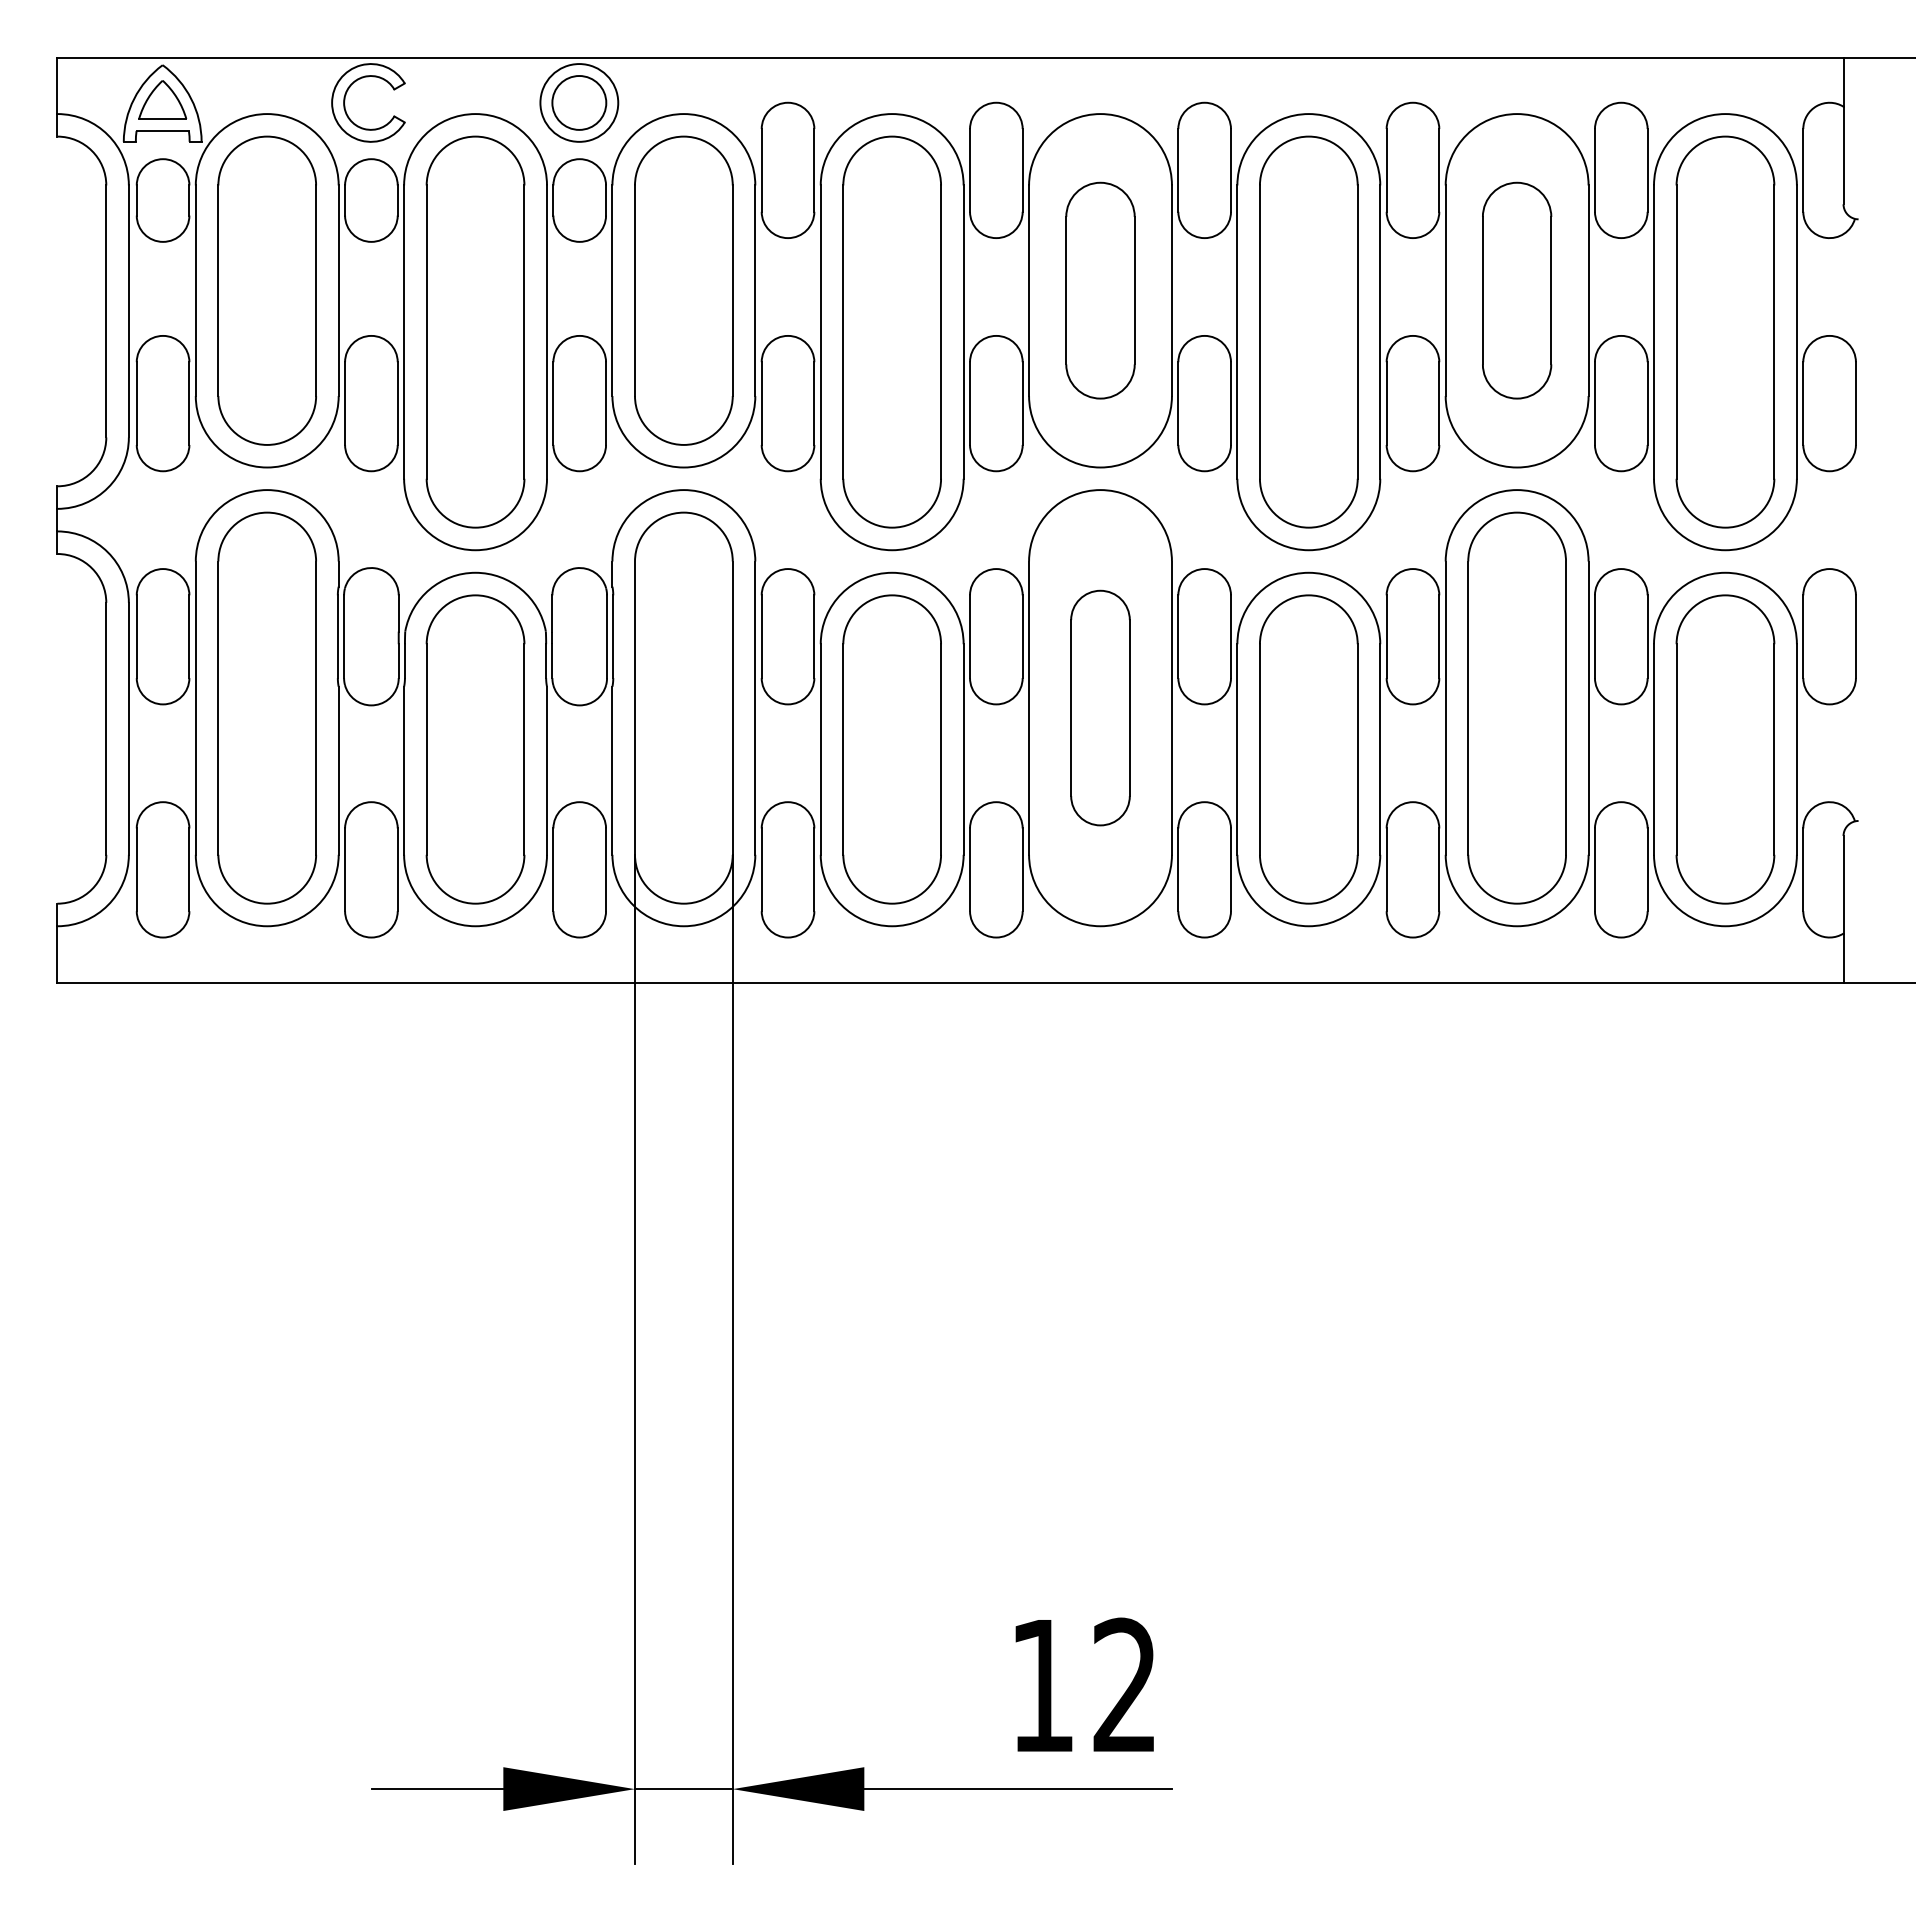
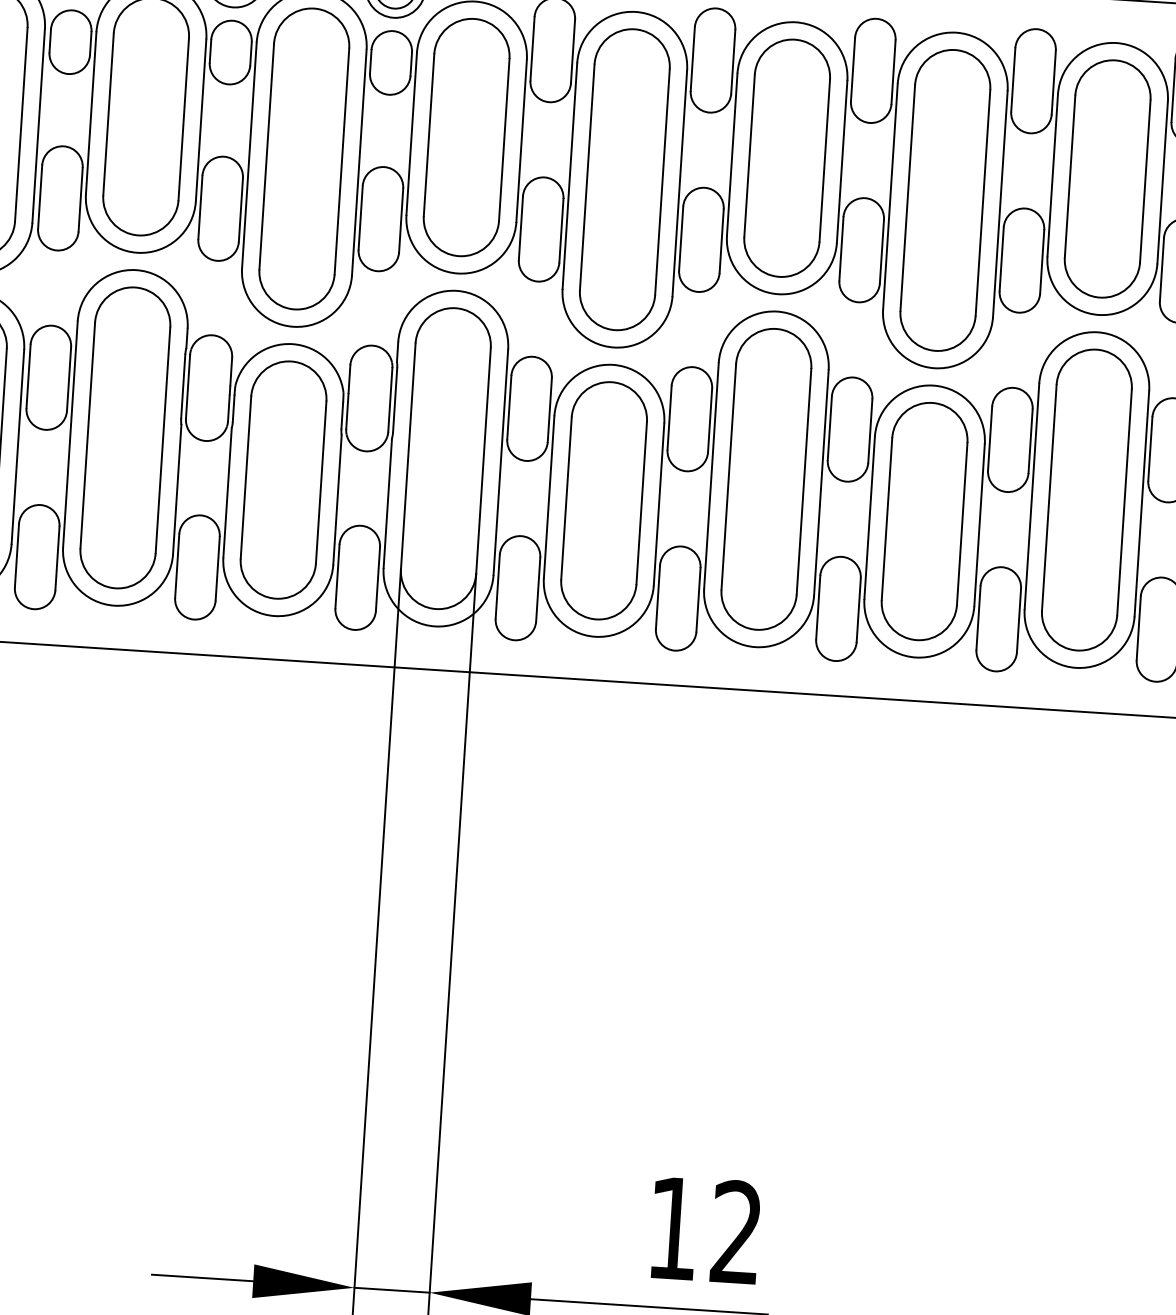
part: (1100, 290) -> (787, 158), size x1.43
part: (1516, 290) -> (1107, 178), size x1.43
part: (1100, 707) -> (766, 478), size x1.67

